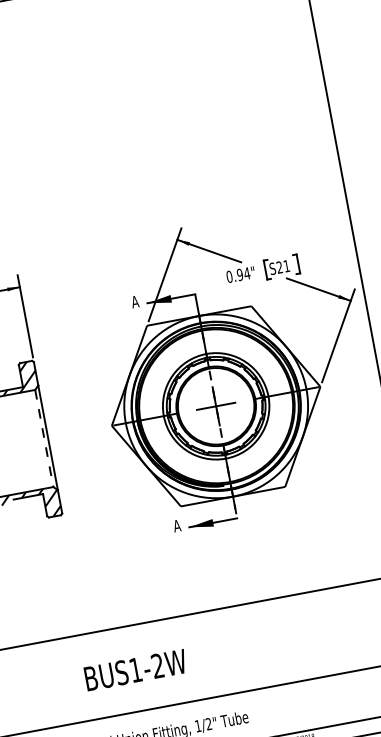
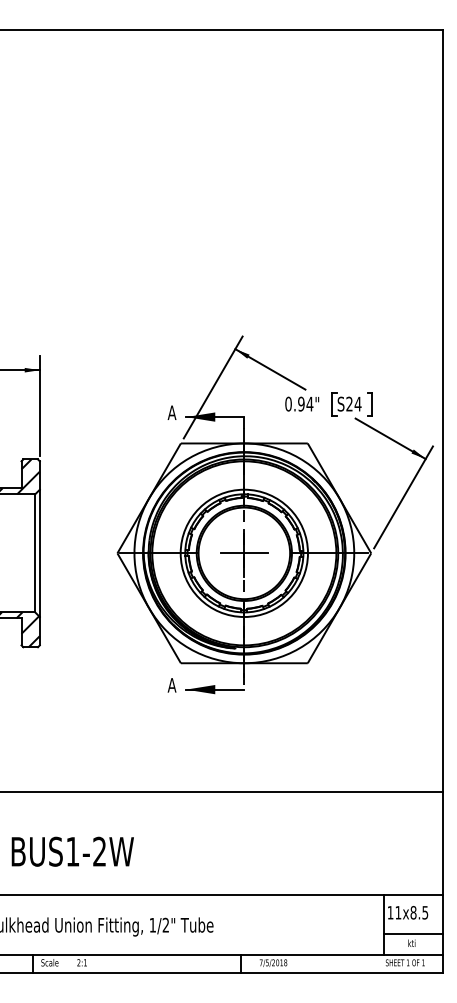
text: (286, 265) -> (357, 403), S21 -> S24
line: (44, 438) -> (35, 553), dashed -> solid
text: (135, 669) -> (72, 851), moved

